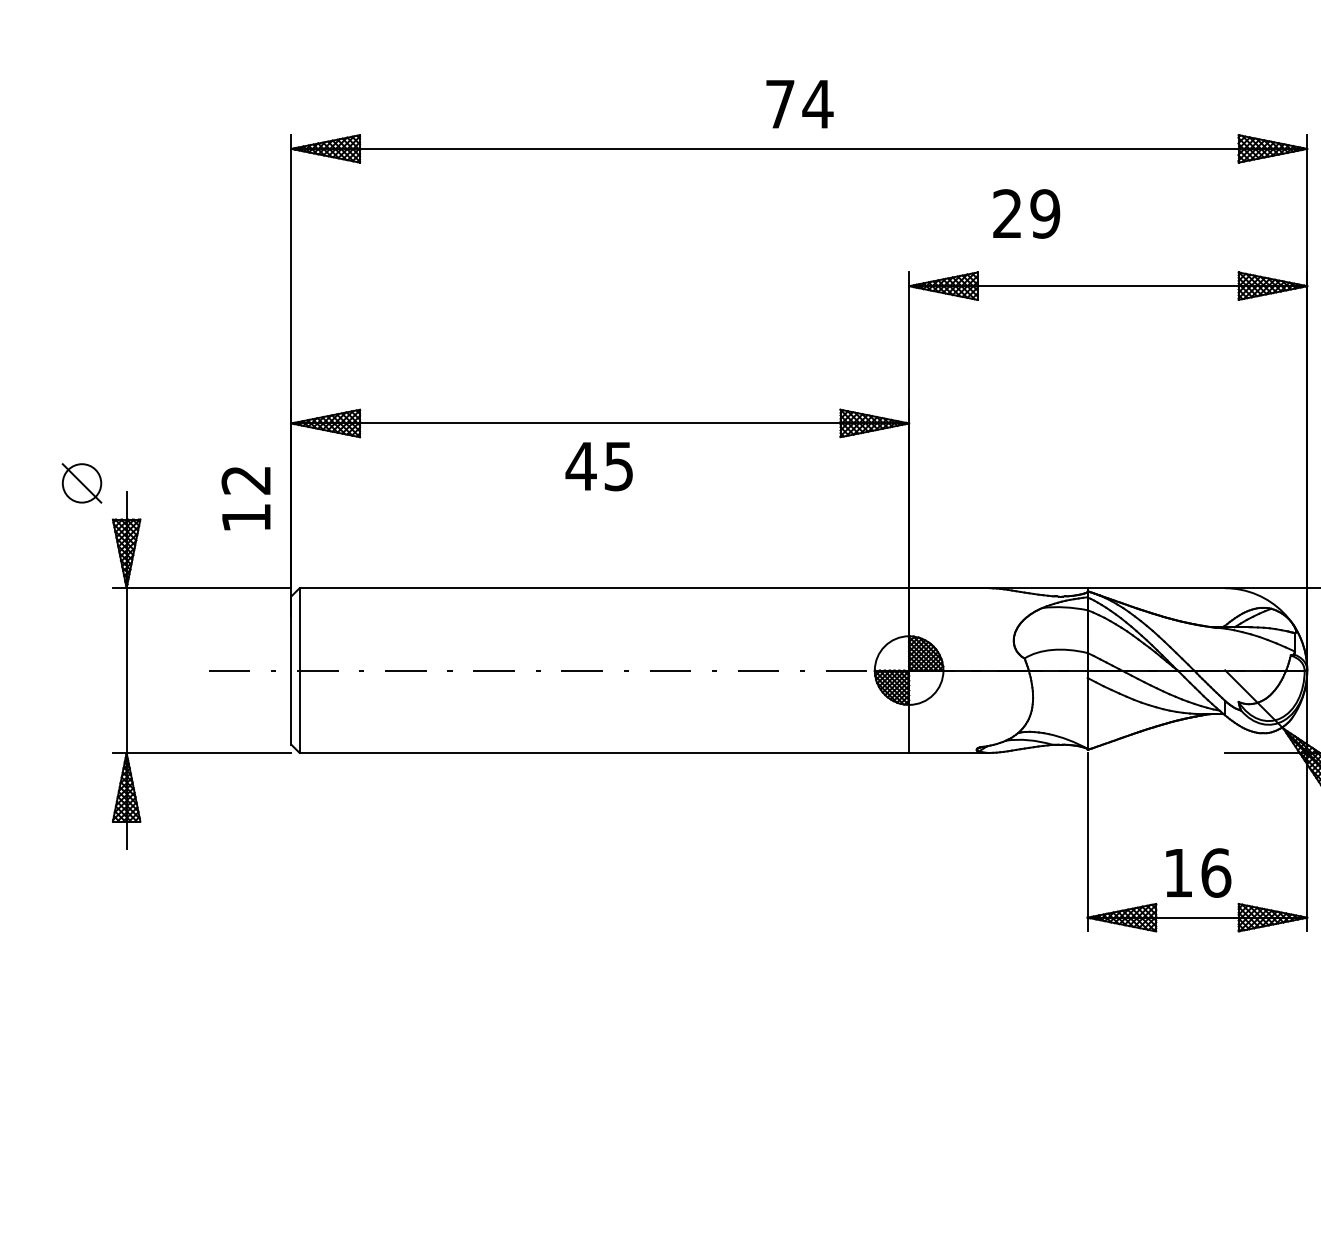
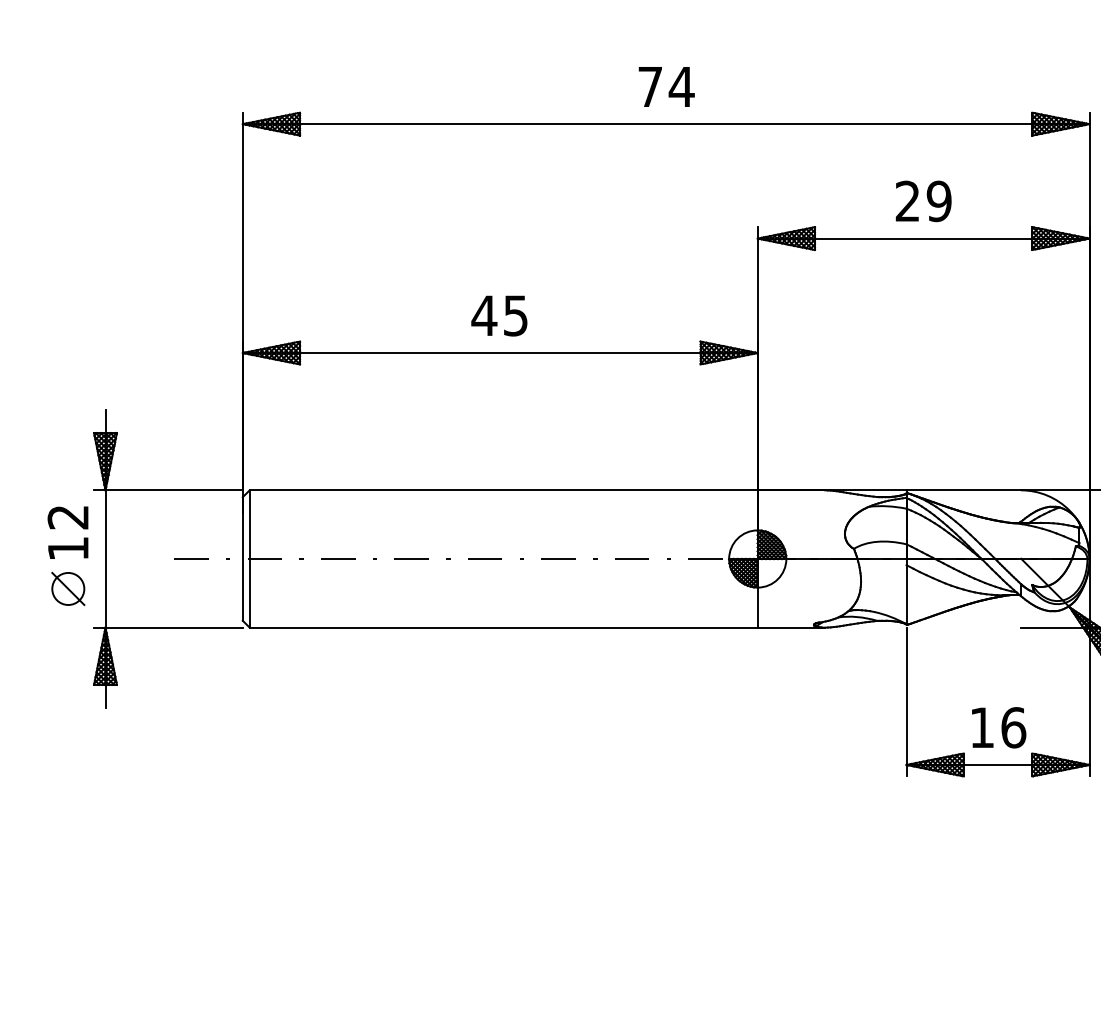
text: (1026, 214) -> (923, 201), moved
text: (599, 466) -> (499, 315), moved
part: (82, 482) -> (68, 588), moved
text: (245, 498) -> (67, 532), moved

